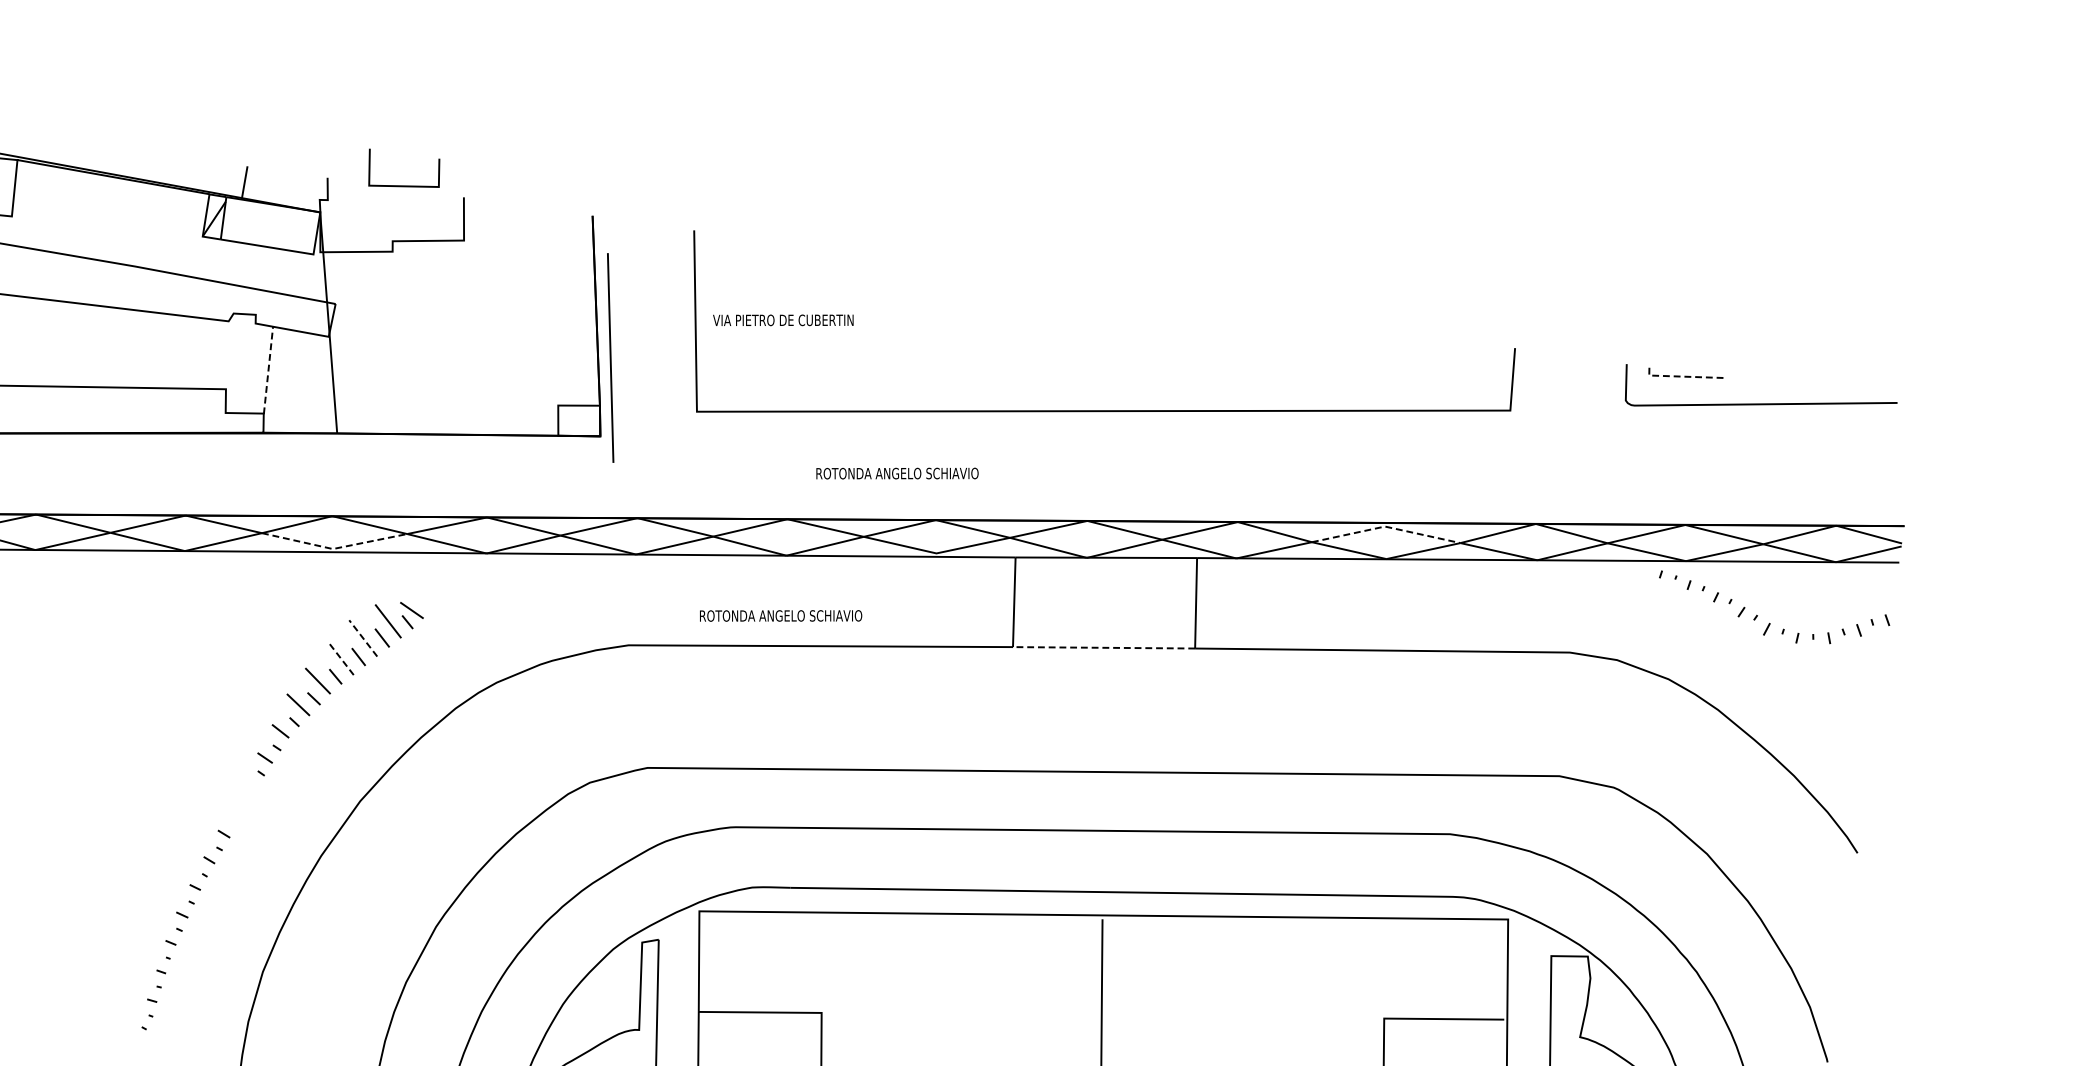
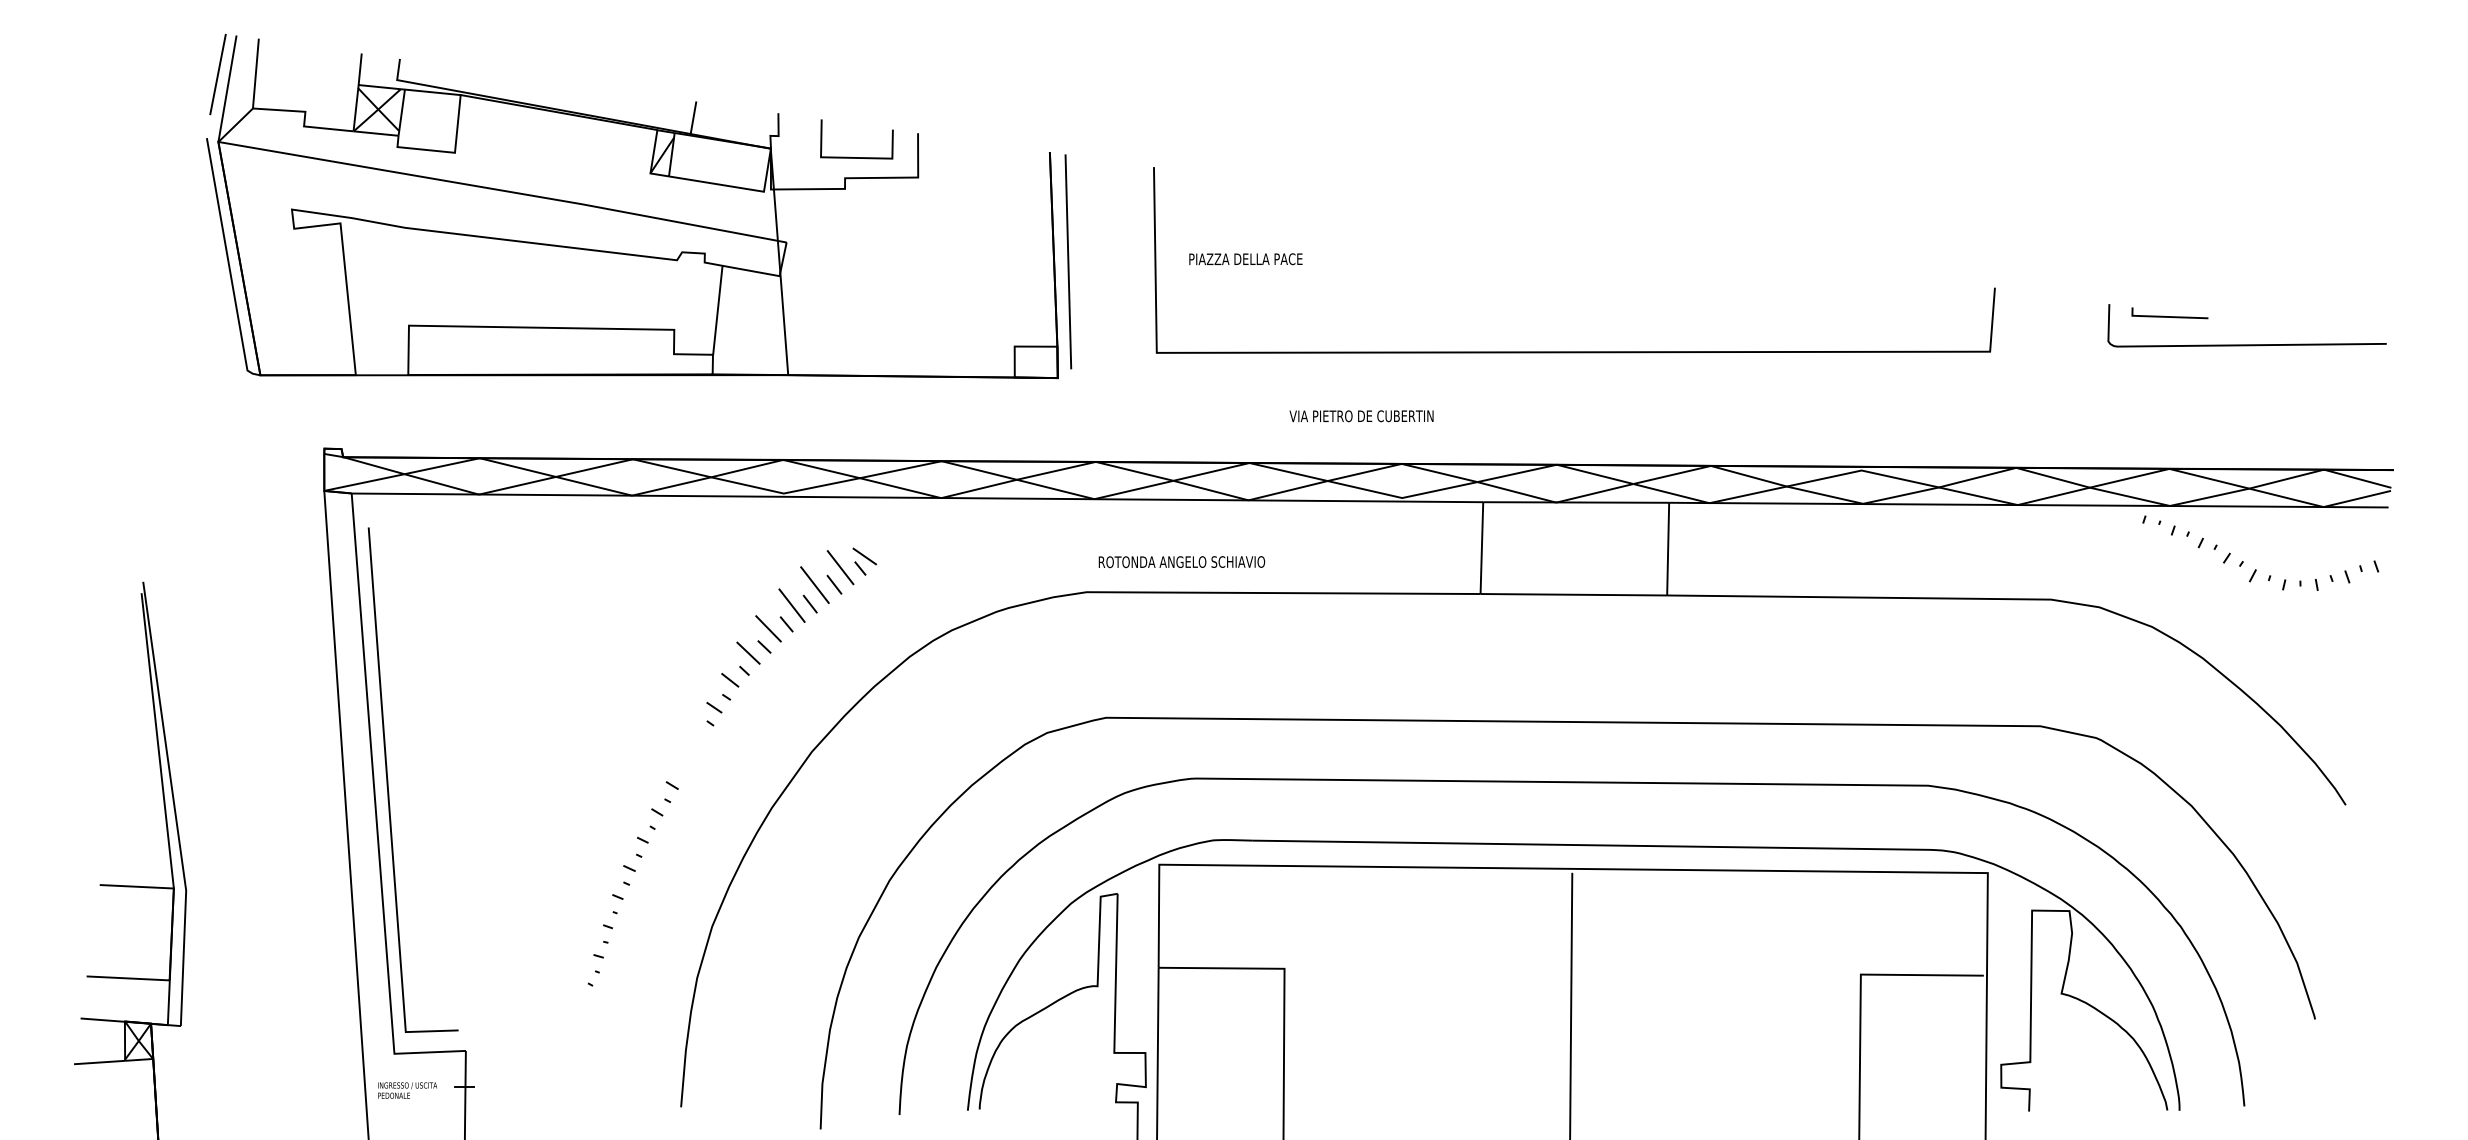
line: (403, 185) -> (856, 157), moved
text: (783, 320) -> (1245, 259), VIA PIETRO DE CUBERTIN -> PIAZZA DELLA PACE
line: (610, 357) -> (1068, 261), moved
line: (268, 370) -> (717, 310), dashed -> solid
line: (1680, 376) -> (2164, 316), dashed -> solid
text: (897, 473) -> (1362, 416), ROTONDA ANGELO SCHIAVIO -> VIA PIETRO DE CUBERTIN
line: (1385, 526) -> (1862, 470), dashed -> solid
line: (333, 548) -> (784, 493), dashed -> solid
text: (780, 616) -> (1181, 562), moved
line: (362, 638) -> (814, 585), dashed -> solid
line: (1103, 647) -> (1573, 594), dashed -> solid
line: (340, 658) -> (791, 605), dashed -> solid

